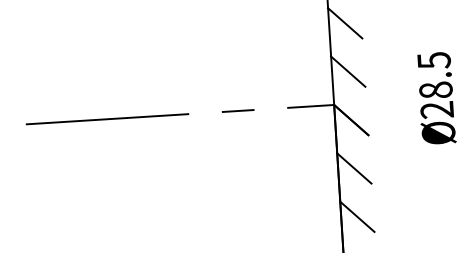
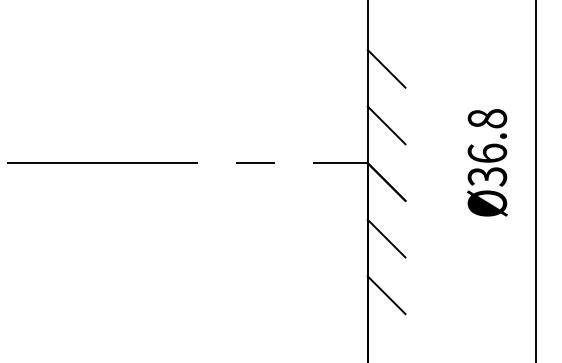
text: (435, 85) -> (487, 147), Ø28.5 -> Ø36.8

